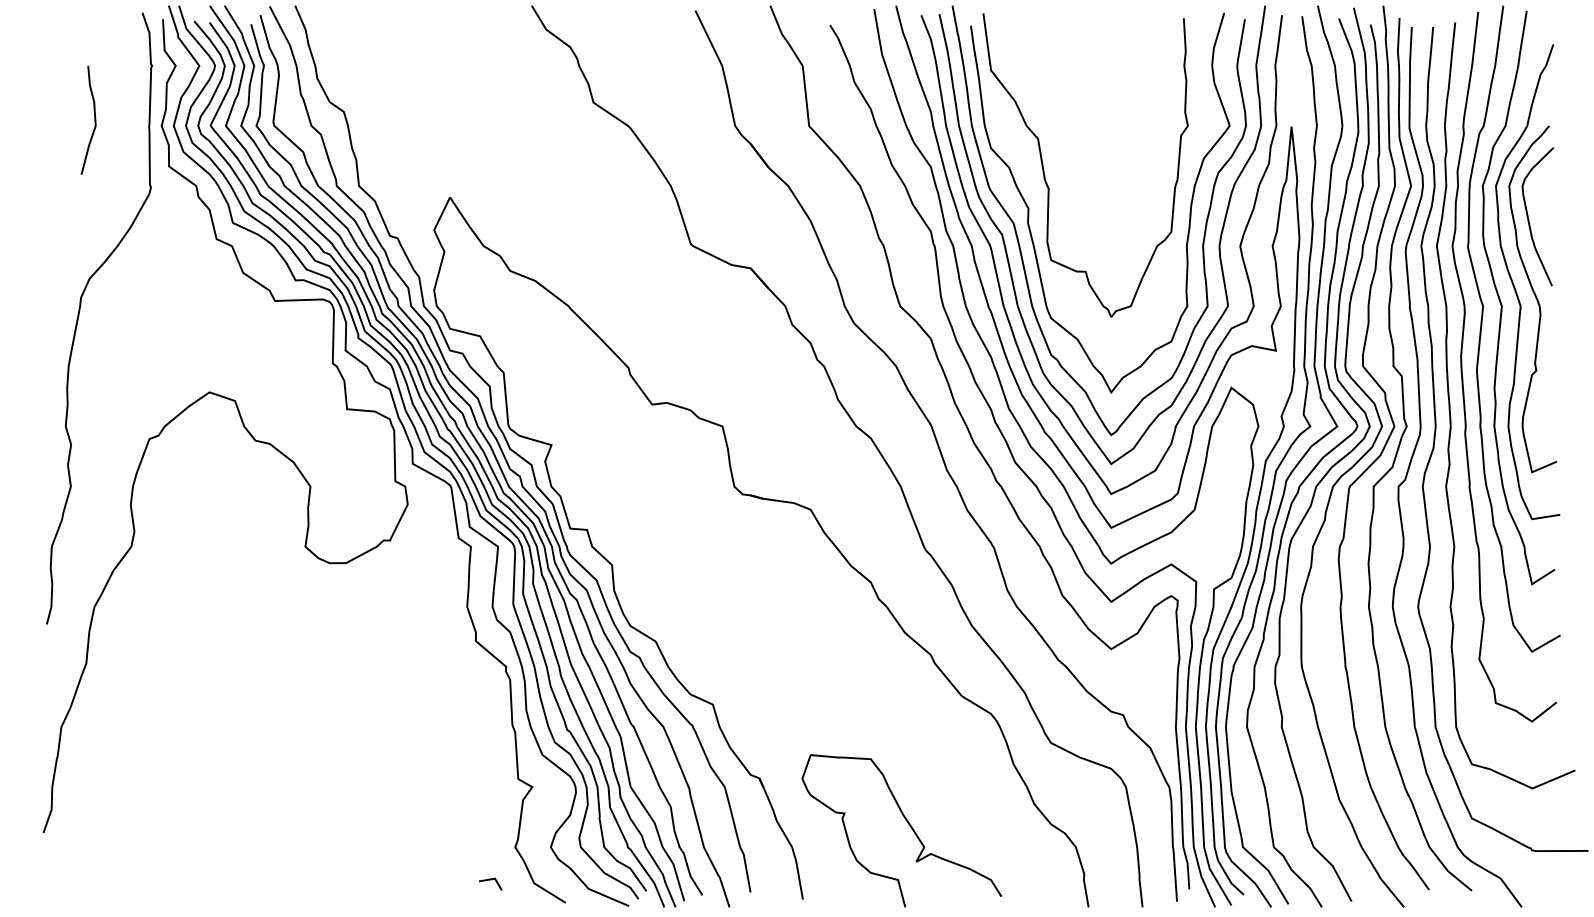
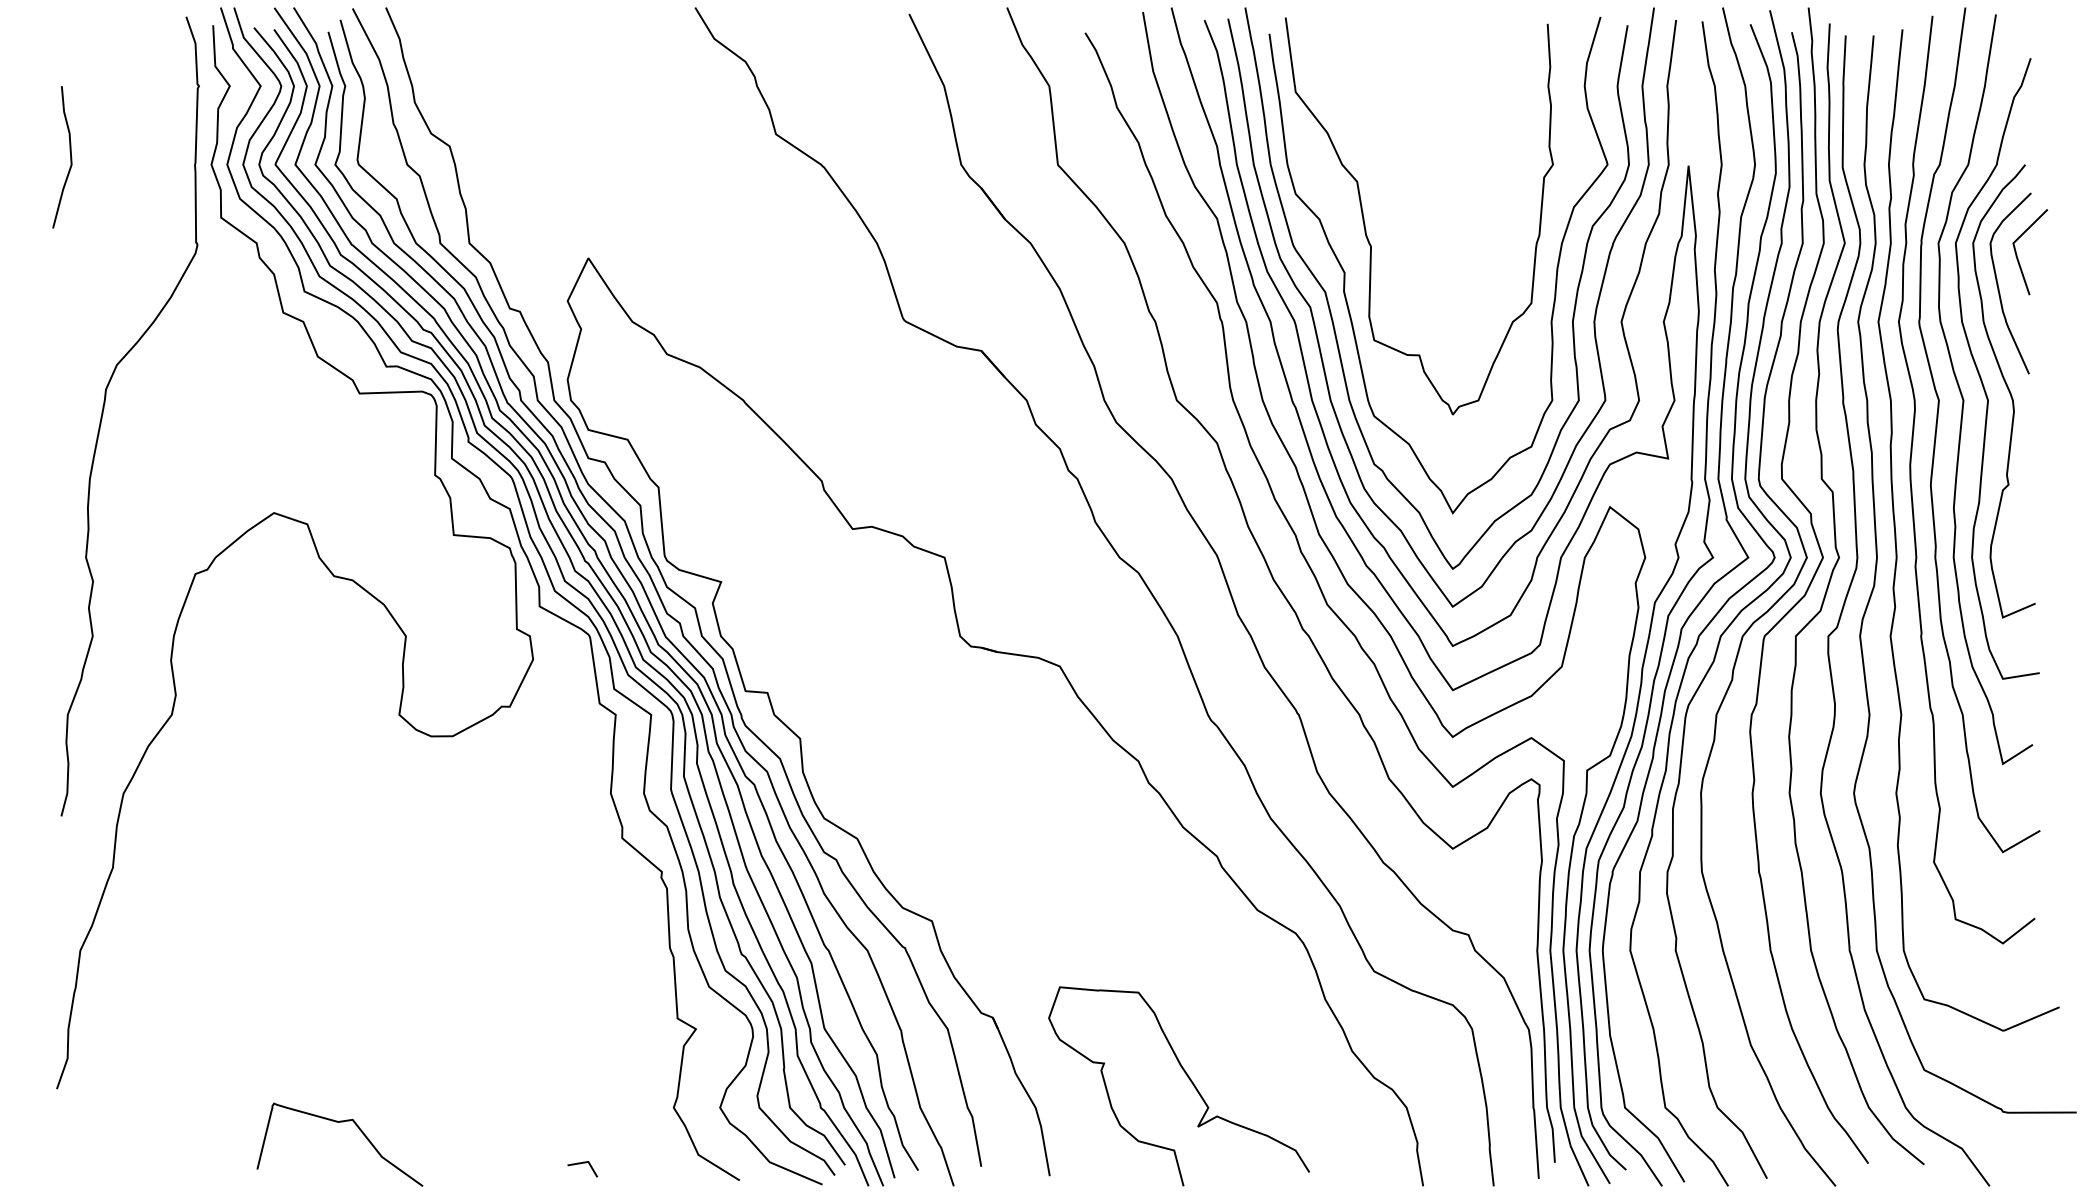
curve: (94, 119) -> (70, 156), moved
line: (1543, 194) -> (2017, 254), added
curve: (259, 858) -> (339, 1122), added
line: (490, 880) -> (582, 1164), moved

